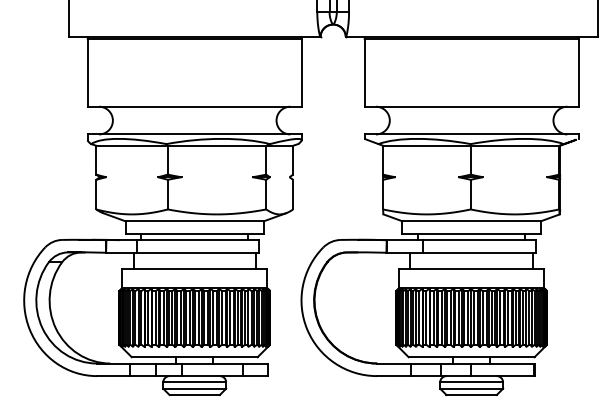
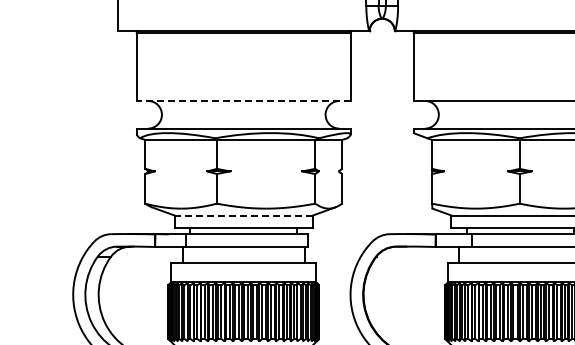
line: (194, 106) -> (243, 100), solid -> dashed
line: (194, 221) -> (243, 215), solid -> dashed

